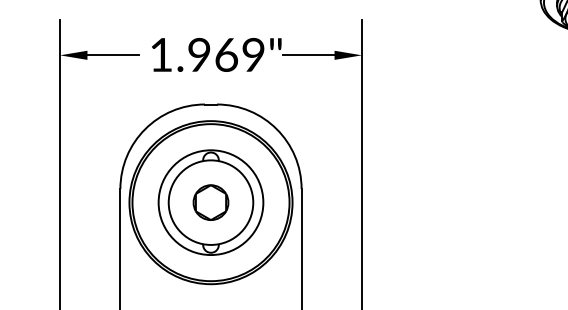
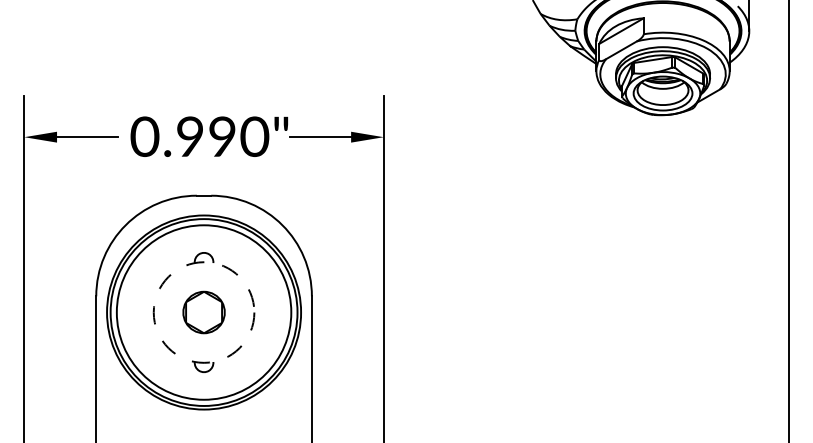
text: (207, 54) -> (199, 136), 1.969" -> 0.990"
circle: (210, 202) -> (203, 312), size x1.4
circle: (210, 202) -> (203, 312), solid -> dashed

